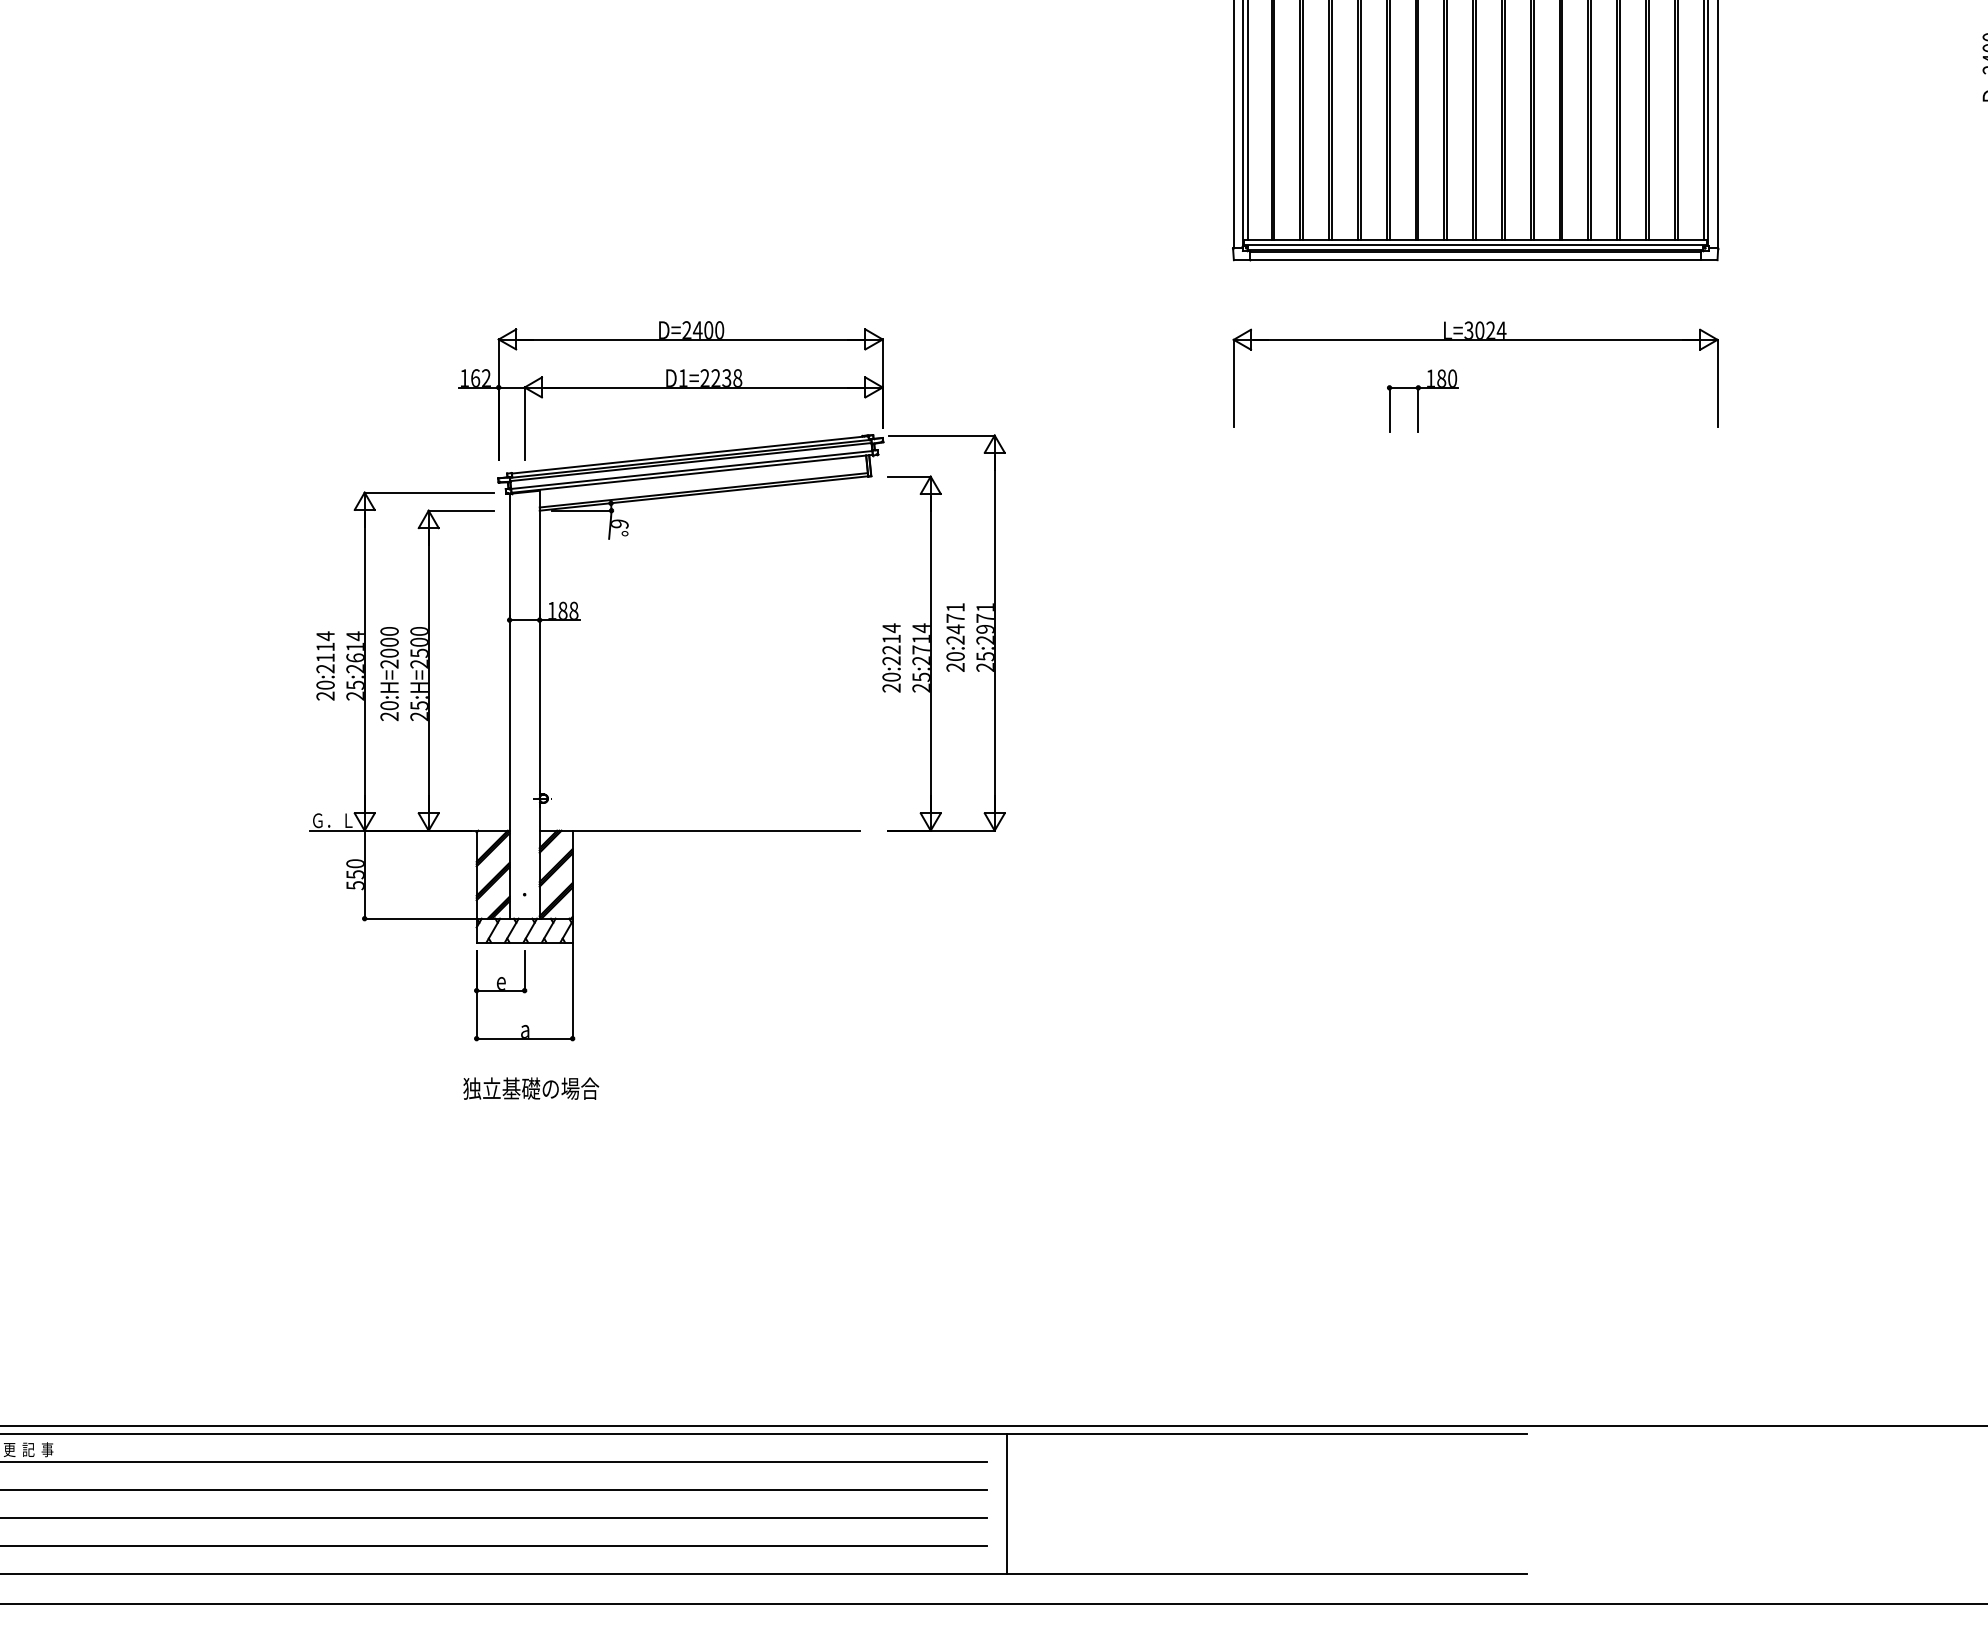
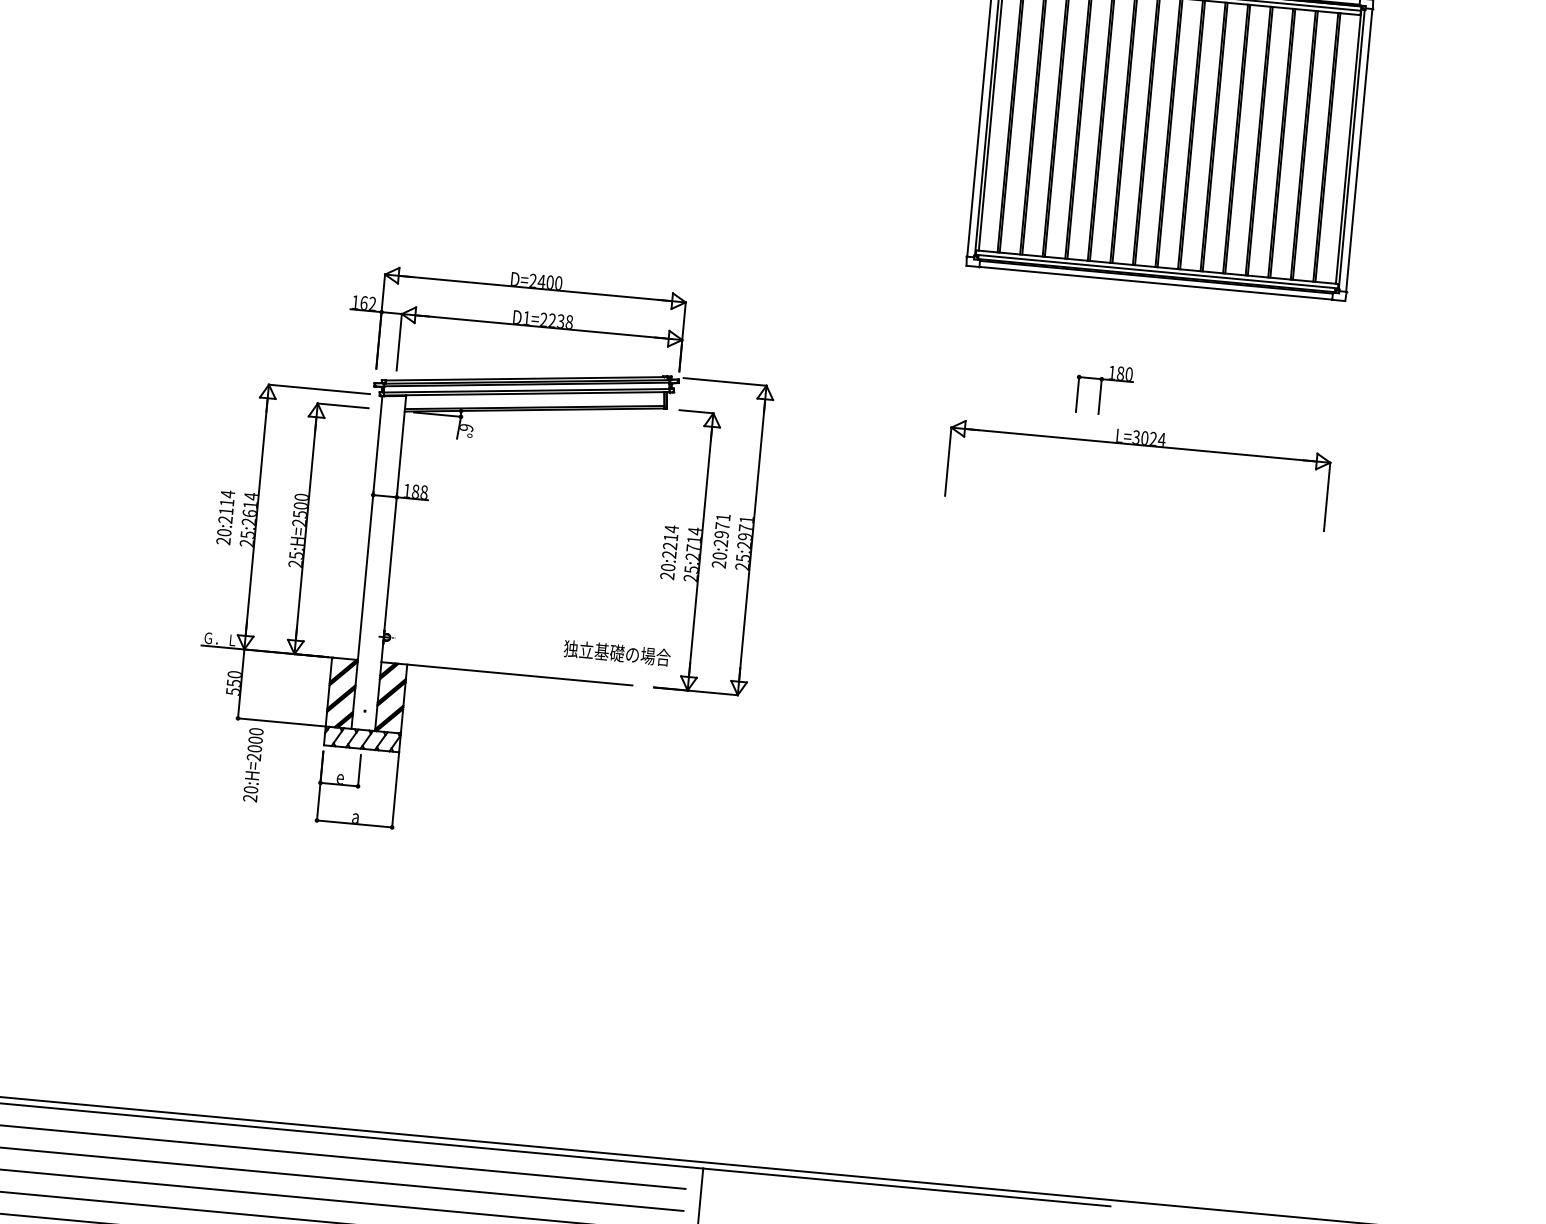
part: (1475, 340) -> (1140, 445), moved
text: (955, 629) -> (721, 534), 20:2471 -> 20:2971
text: (389, 674) -> (253, 765), moved
text: (531, 1088) -> (617, 653), moved

